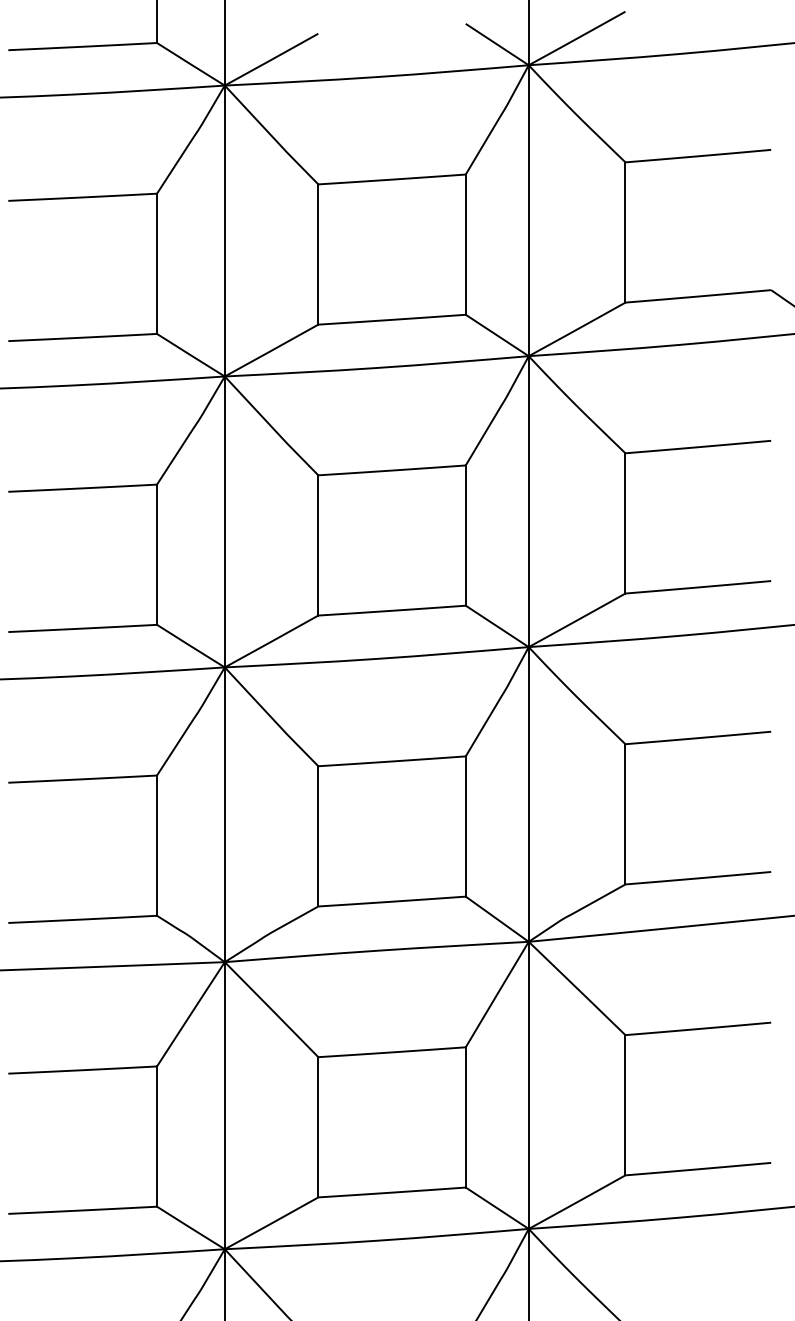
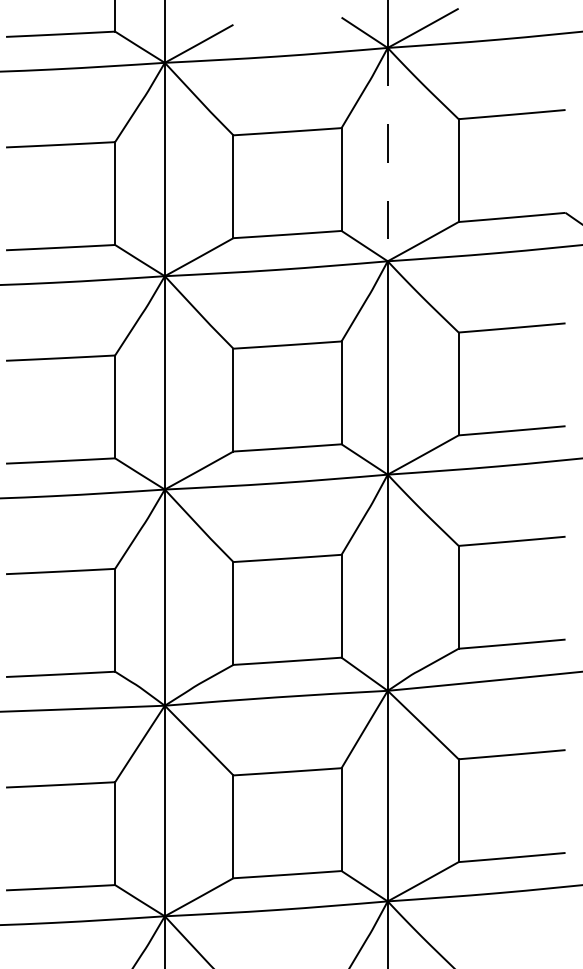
line: (528, 210) -> (387, 154), solid -> dashed

